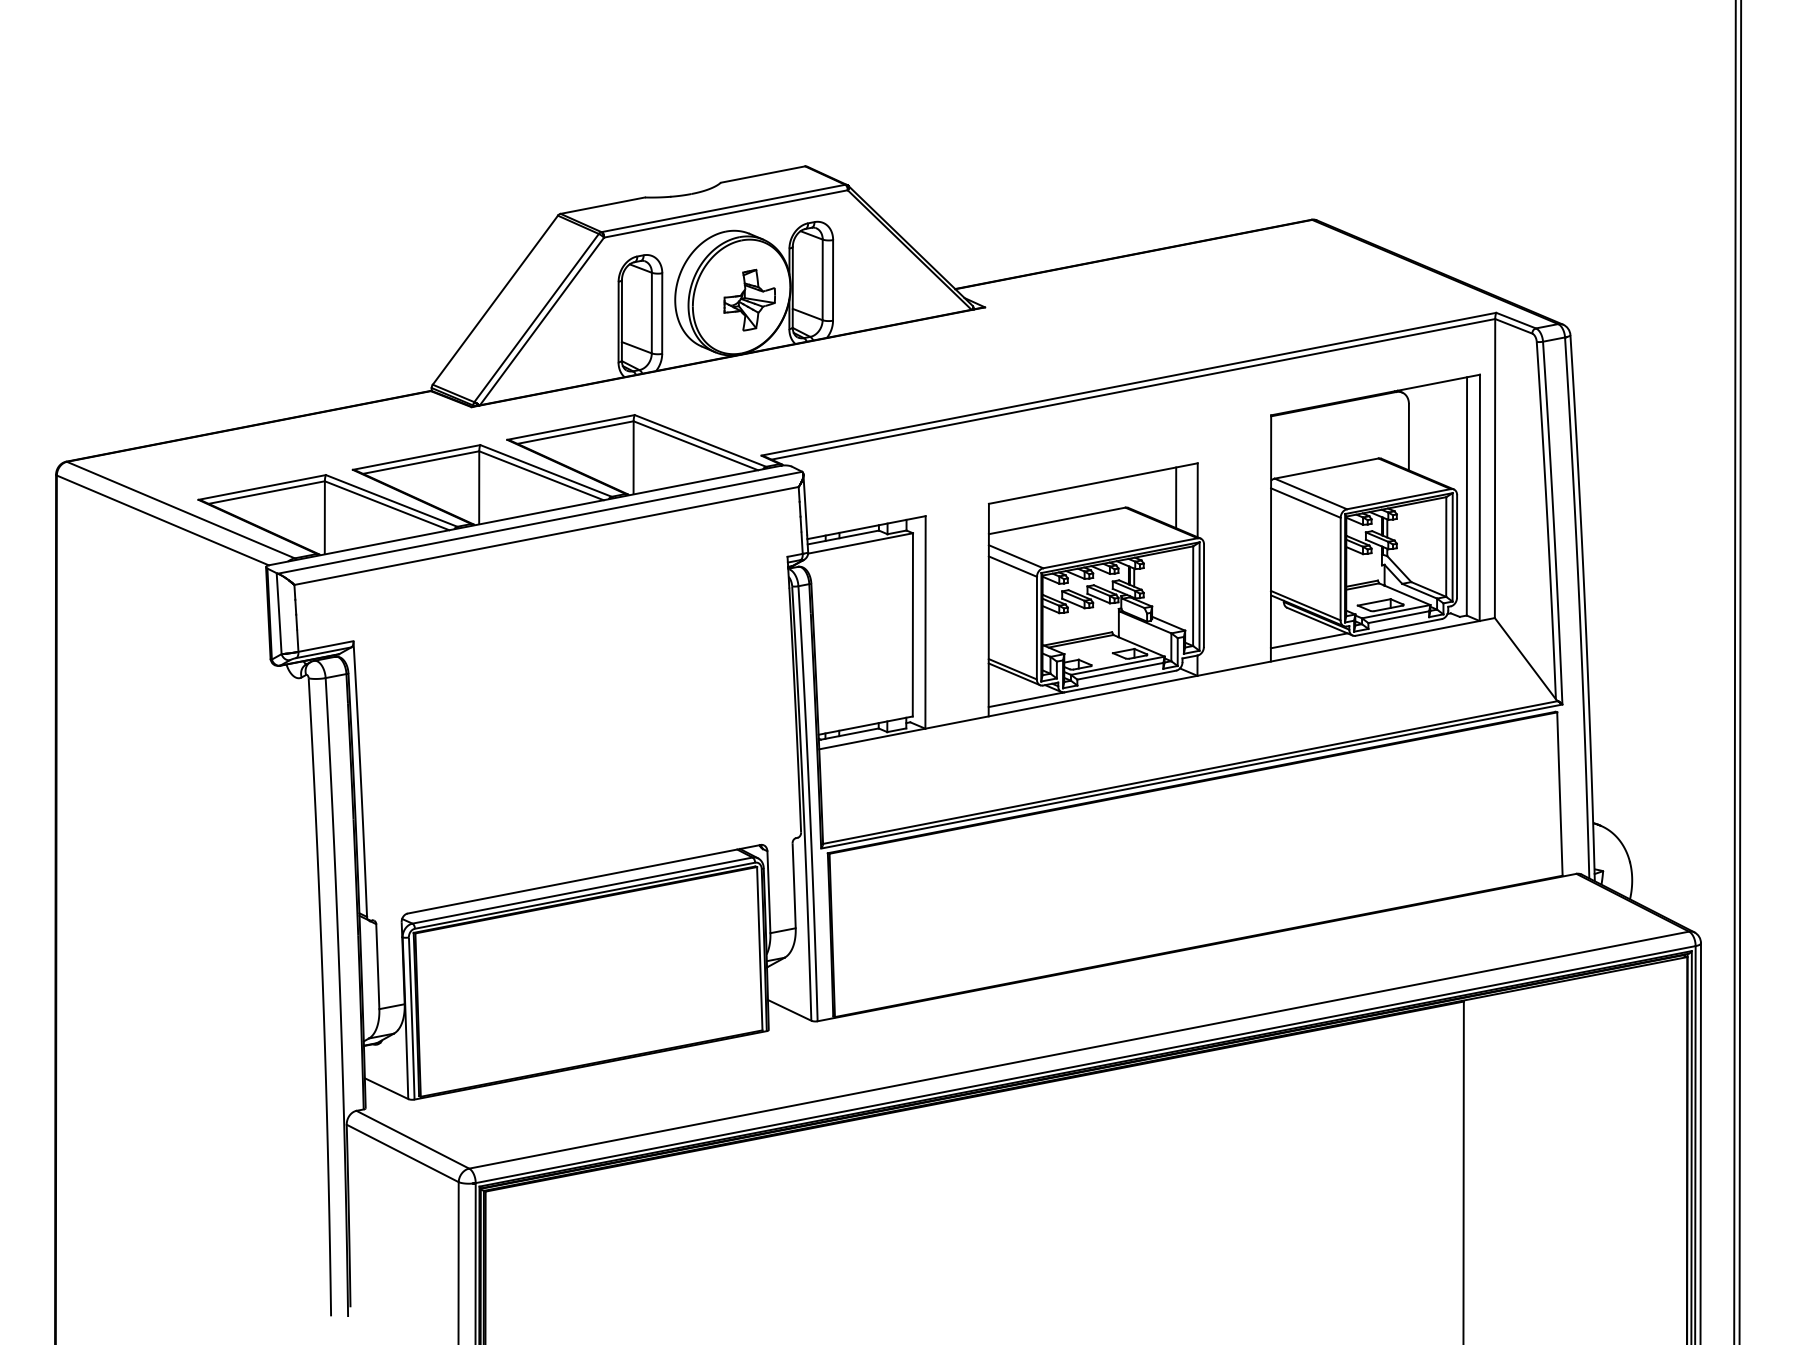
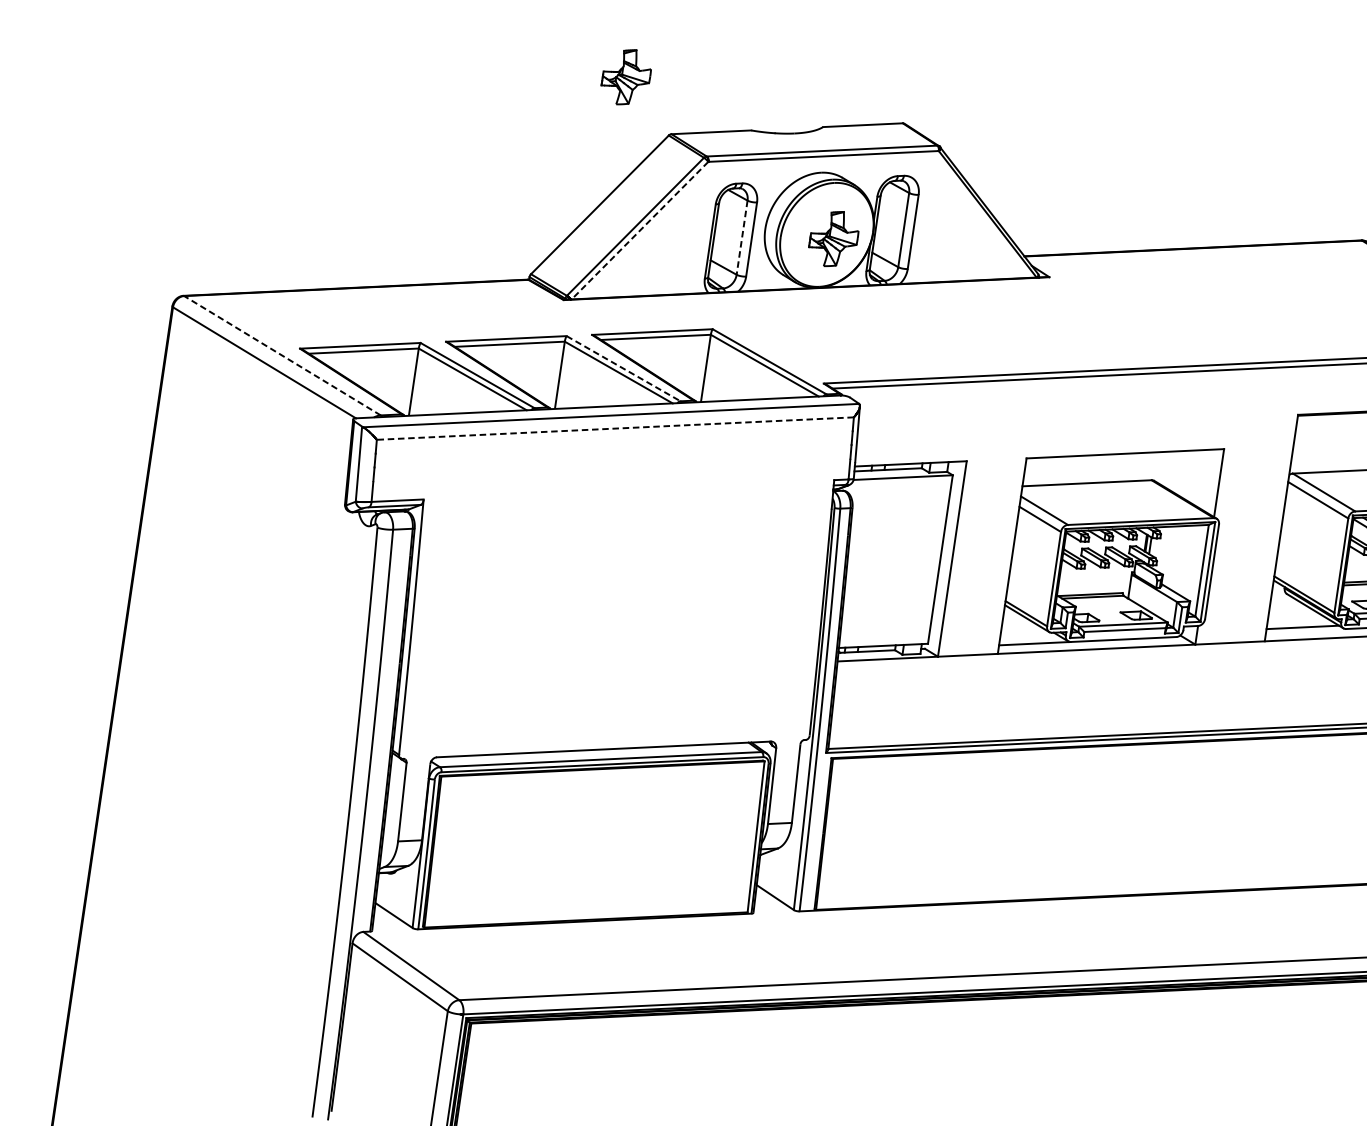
part: (503, 159) -> (626, 76), added
line: (651, 313) -> (741, 238), solid -> dashed
line: (541, 321) -> (639, 230), solid -> dashed
line: (546, 470) -> (624, 368), solid -> dashed
line: (1176, 497) -> (1199, 477), removed
line: (180, 510) -> (282, 356), solid -> dashed
line: (546, 535) -> (615, 428), solid -> dashed

